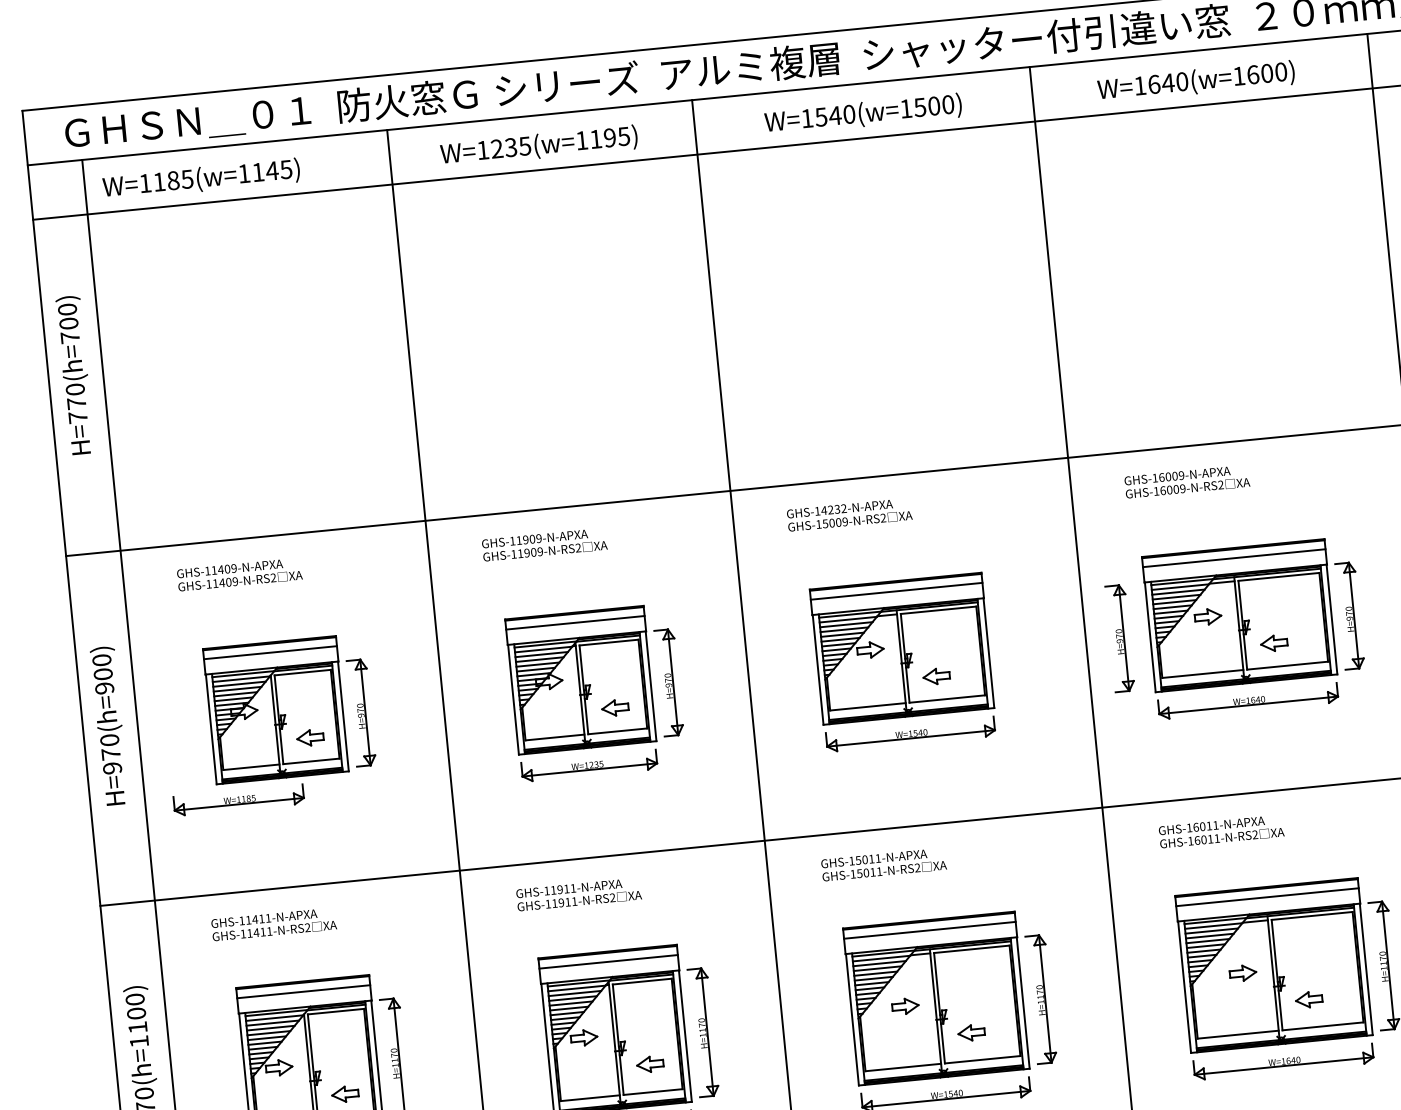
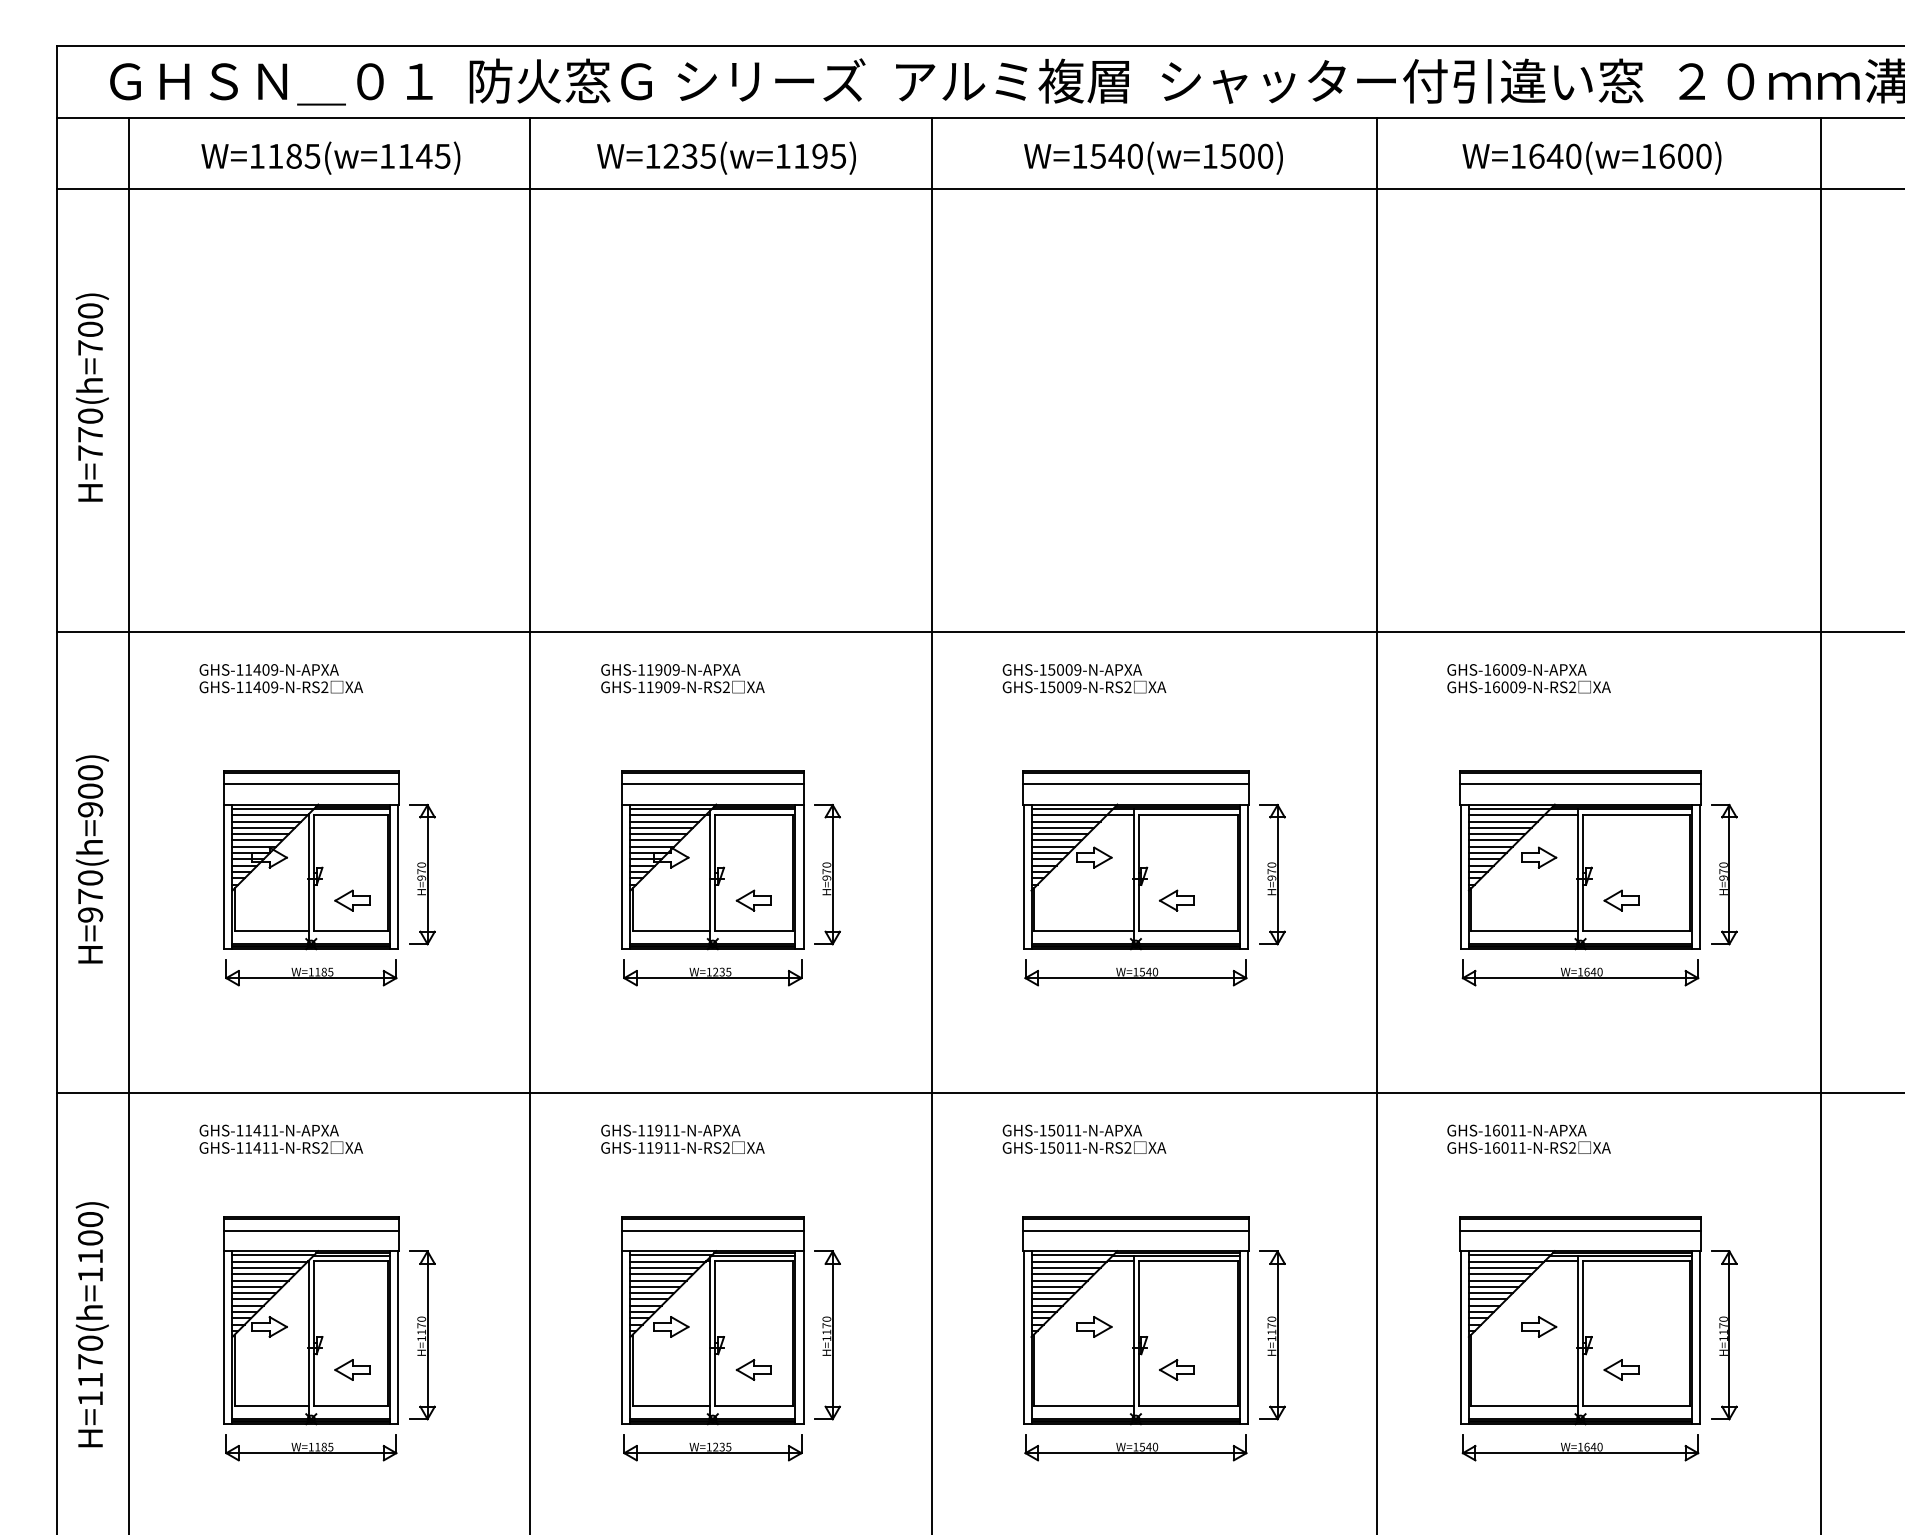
text: (201, 178) -> (330, 157), moved
text: (833, 509) -> (1064, 669), GHS-14232-N-APXA -> GHS-15009-N-APXA
part: (1120, 638) -> (1272, 874), moved
part: (239, 799) -> (311, 972), moved

